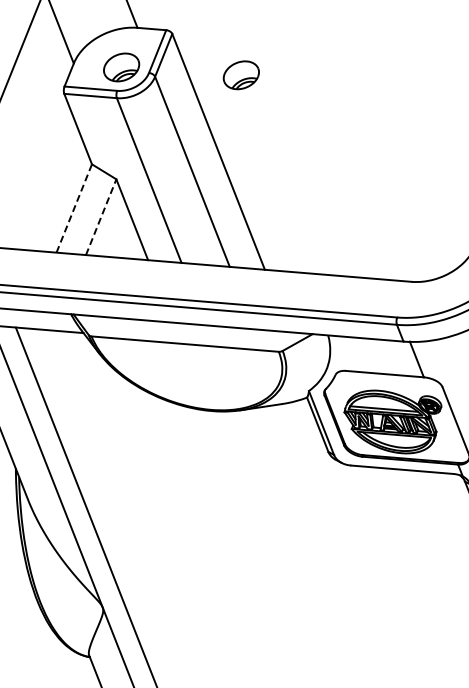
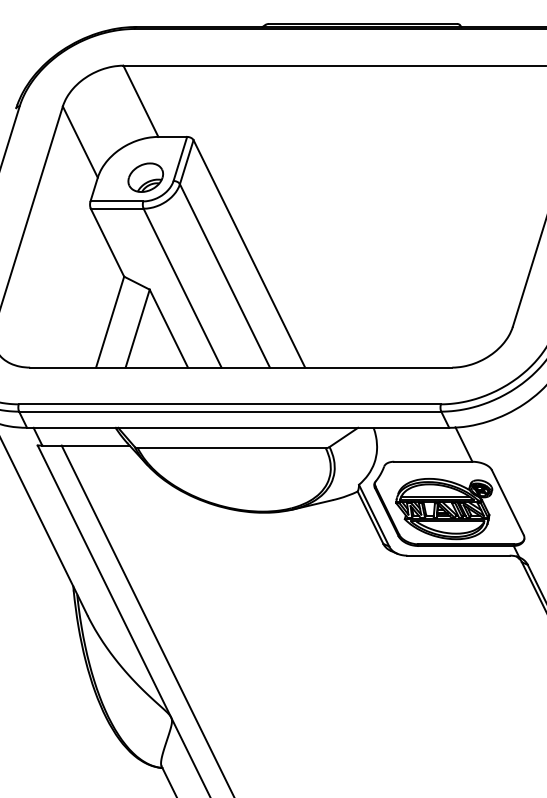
part: (241, 75) -> (265, 175), removed
line: (74, 208) -> (110, 322), dashed -> solid
line: (101, 217) -> (137, 328), dashed -> solid

